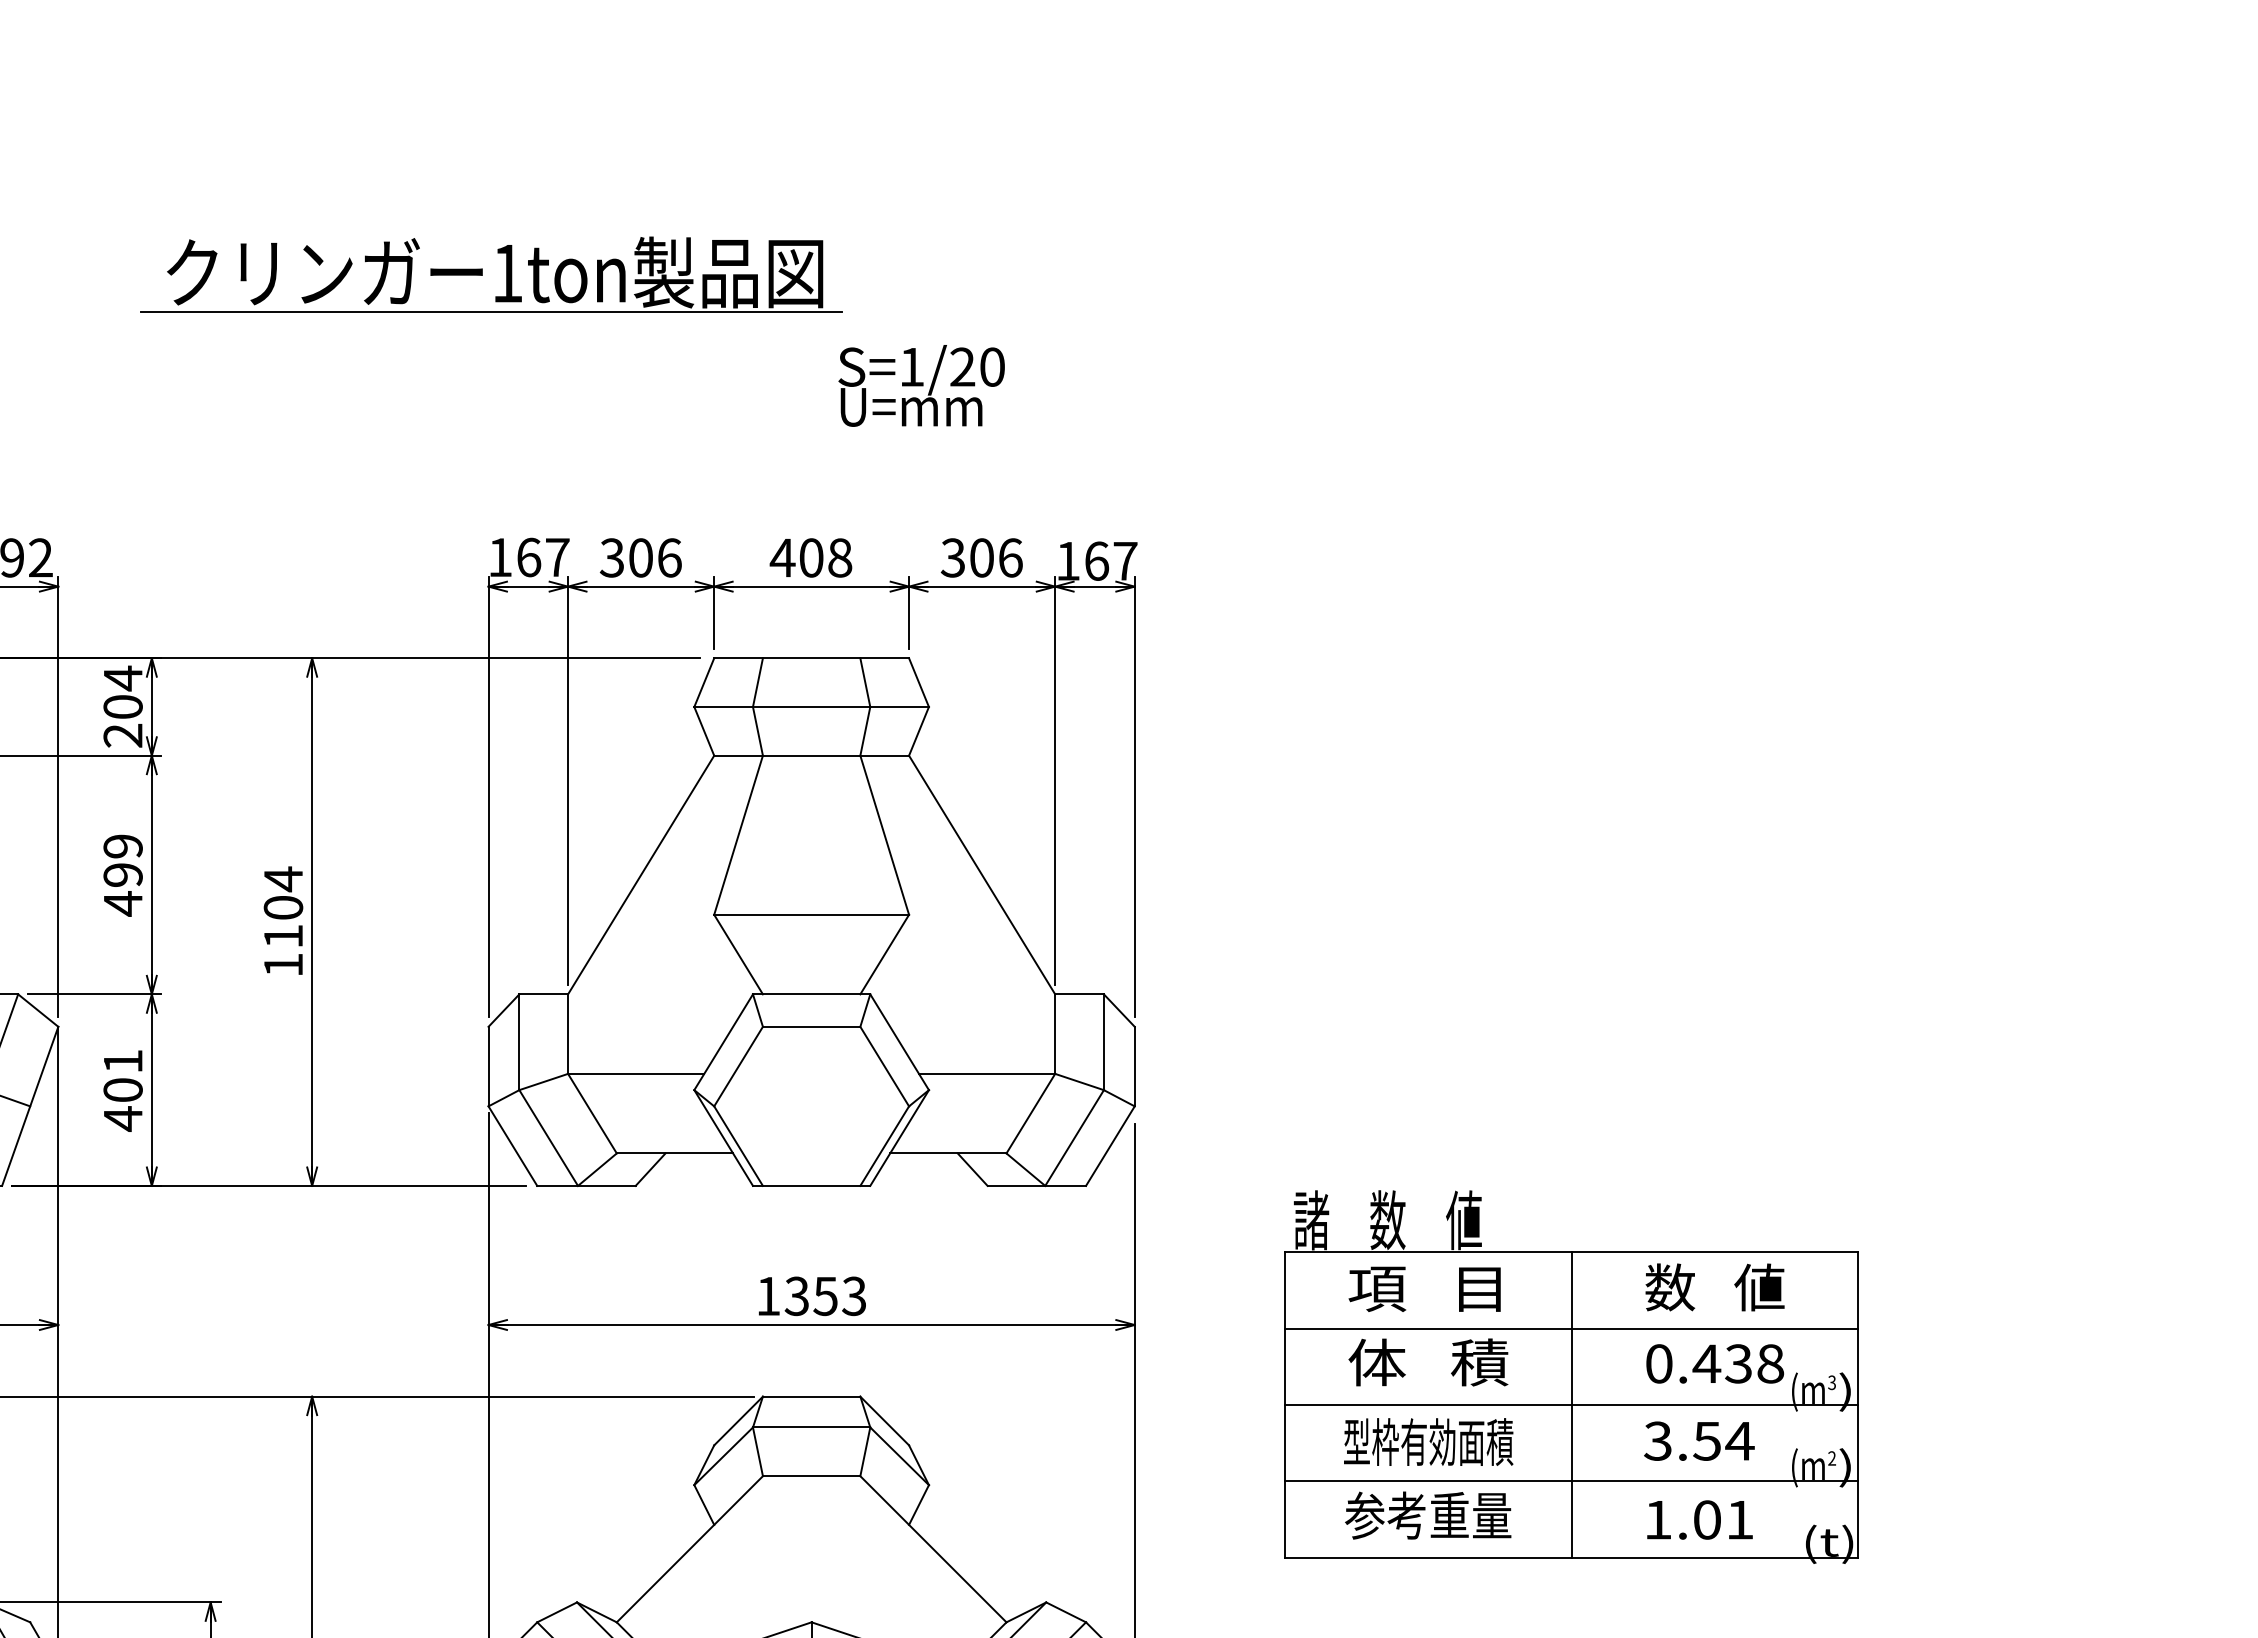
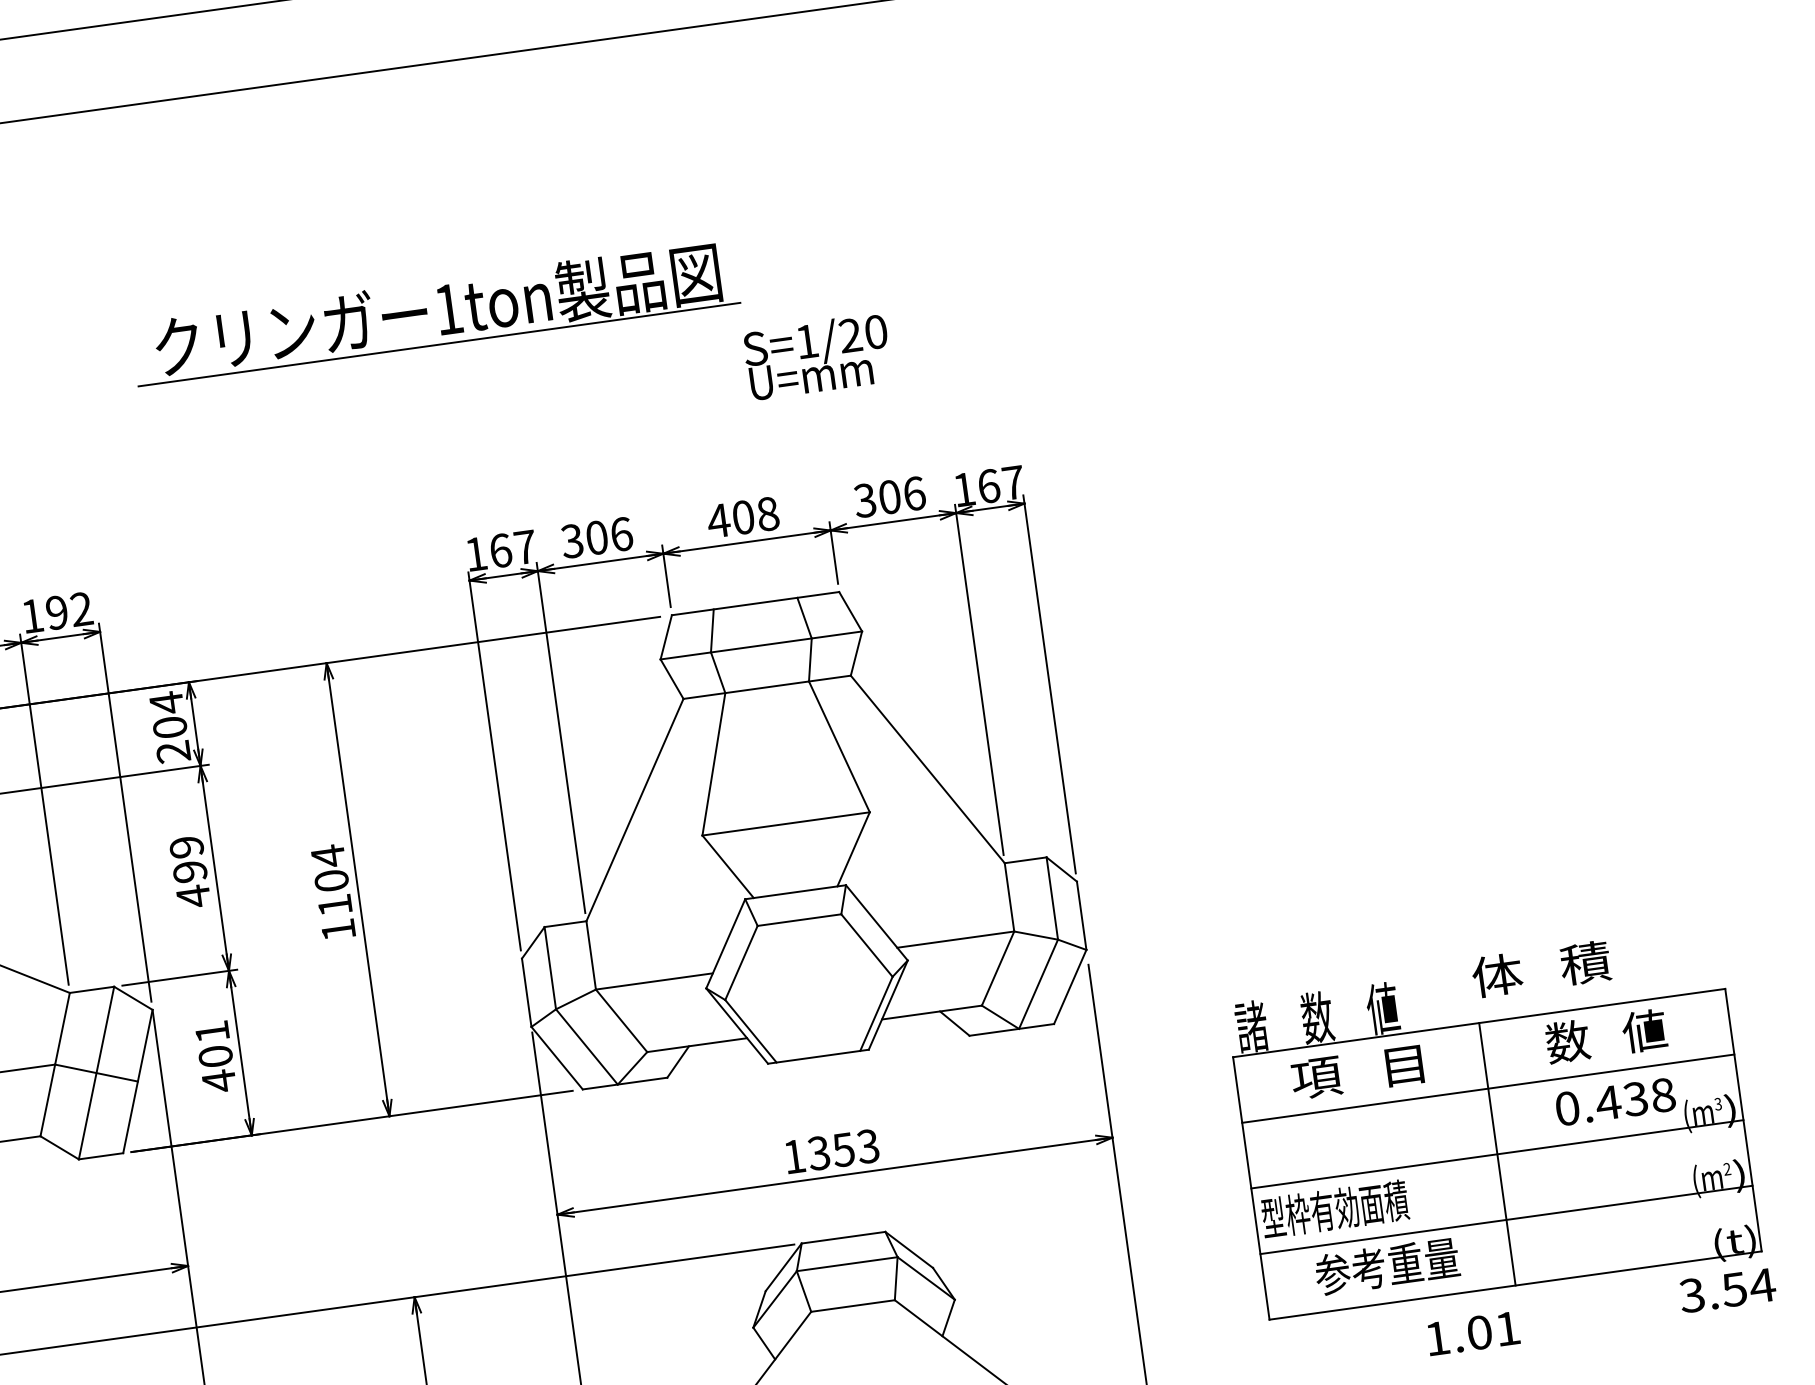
text: (1428, 1362) -> (1541, 969), moved
text: (1699, 1440) -> (1727, 1289), moved
text: (1428, 1441) -> (1334, 1208), moved
text: (1699, 1519) -> (1472, 1333), moved

